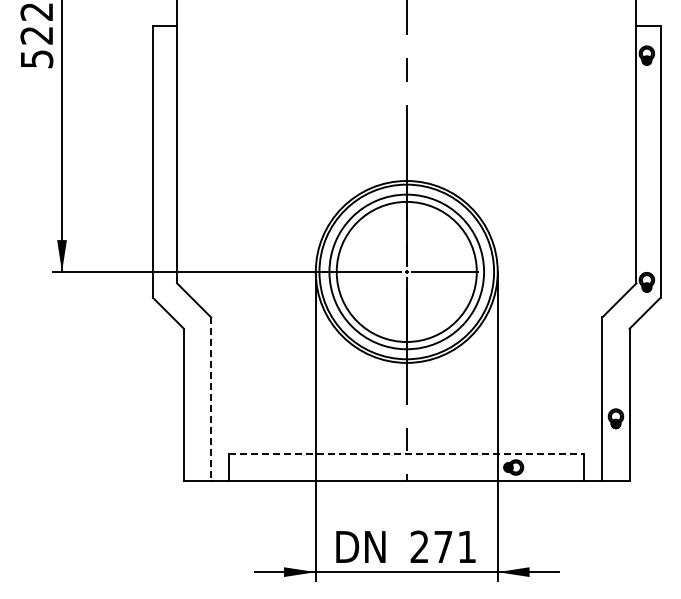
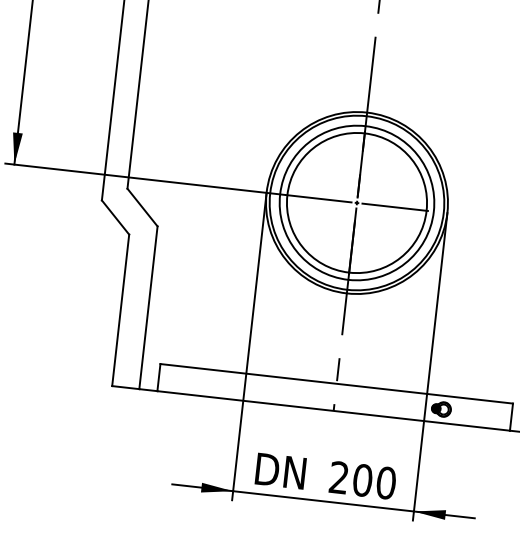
line: (211, 399) -> (148, 308), dashed -> solid
line: (407, 453) -> (337, 383), dashed -> solid
text: (455, 546) -> (374, 481), 271 -> 200

